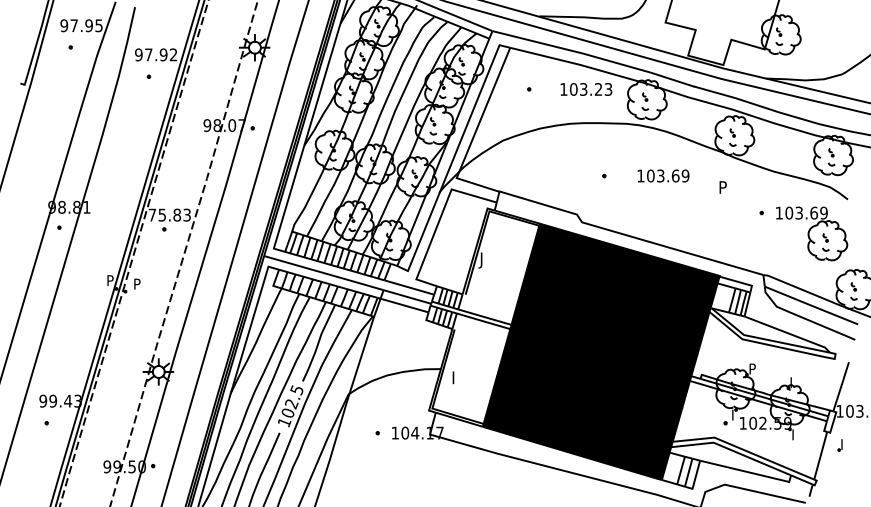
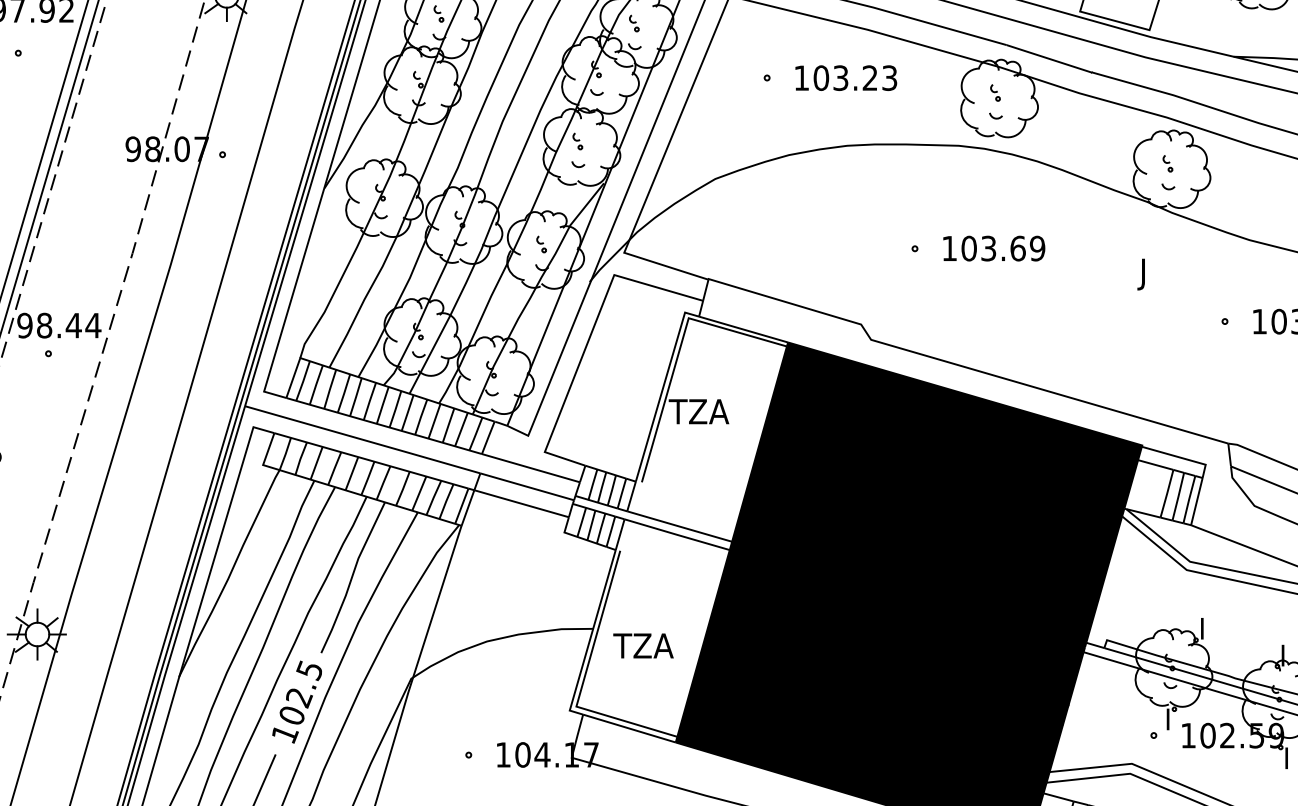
text: (586, 89) -> (846, 78), moved
text: (663, 175) -> (994, 247), moved
text: (721, 189) -> (1145, 275), P -> J
text: (169, 214) -> (58, 324), 75.83 -> 98.44
text: (493, 260) -> (696, 414), J -> TZA
text: (753, 366) -> (1208, 623), P -> I
text: (466, 377) -> (643, 645), I -> TZA

